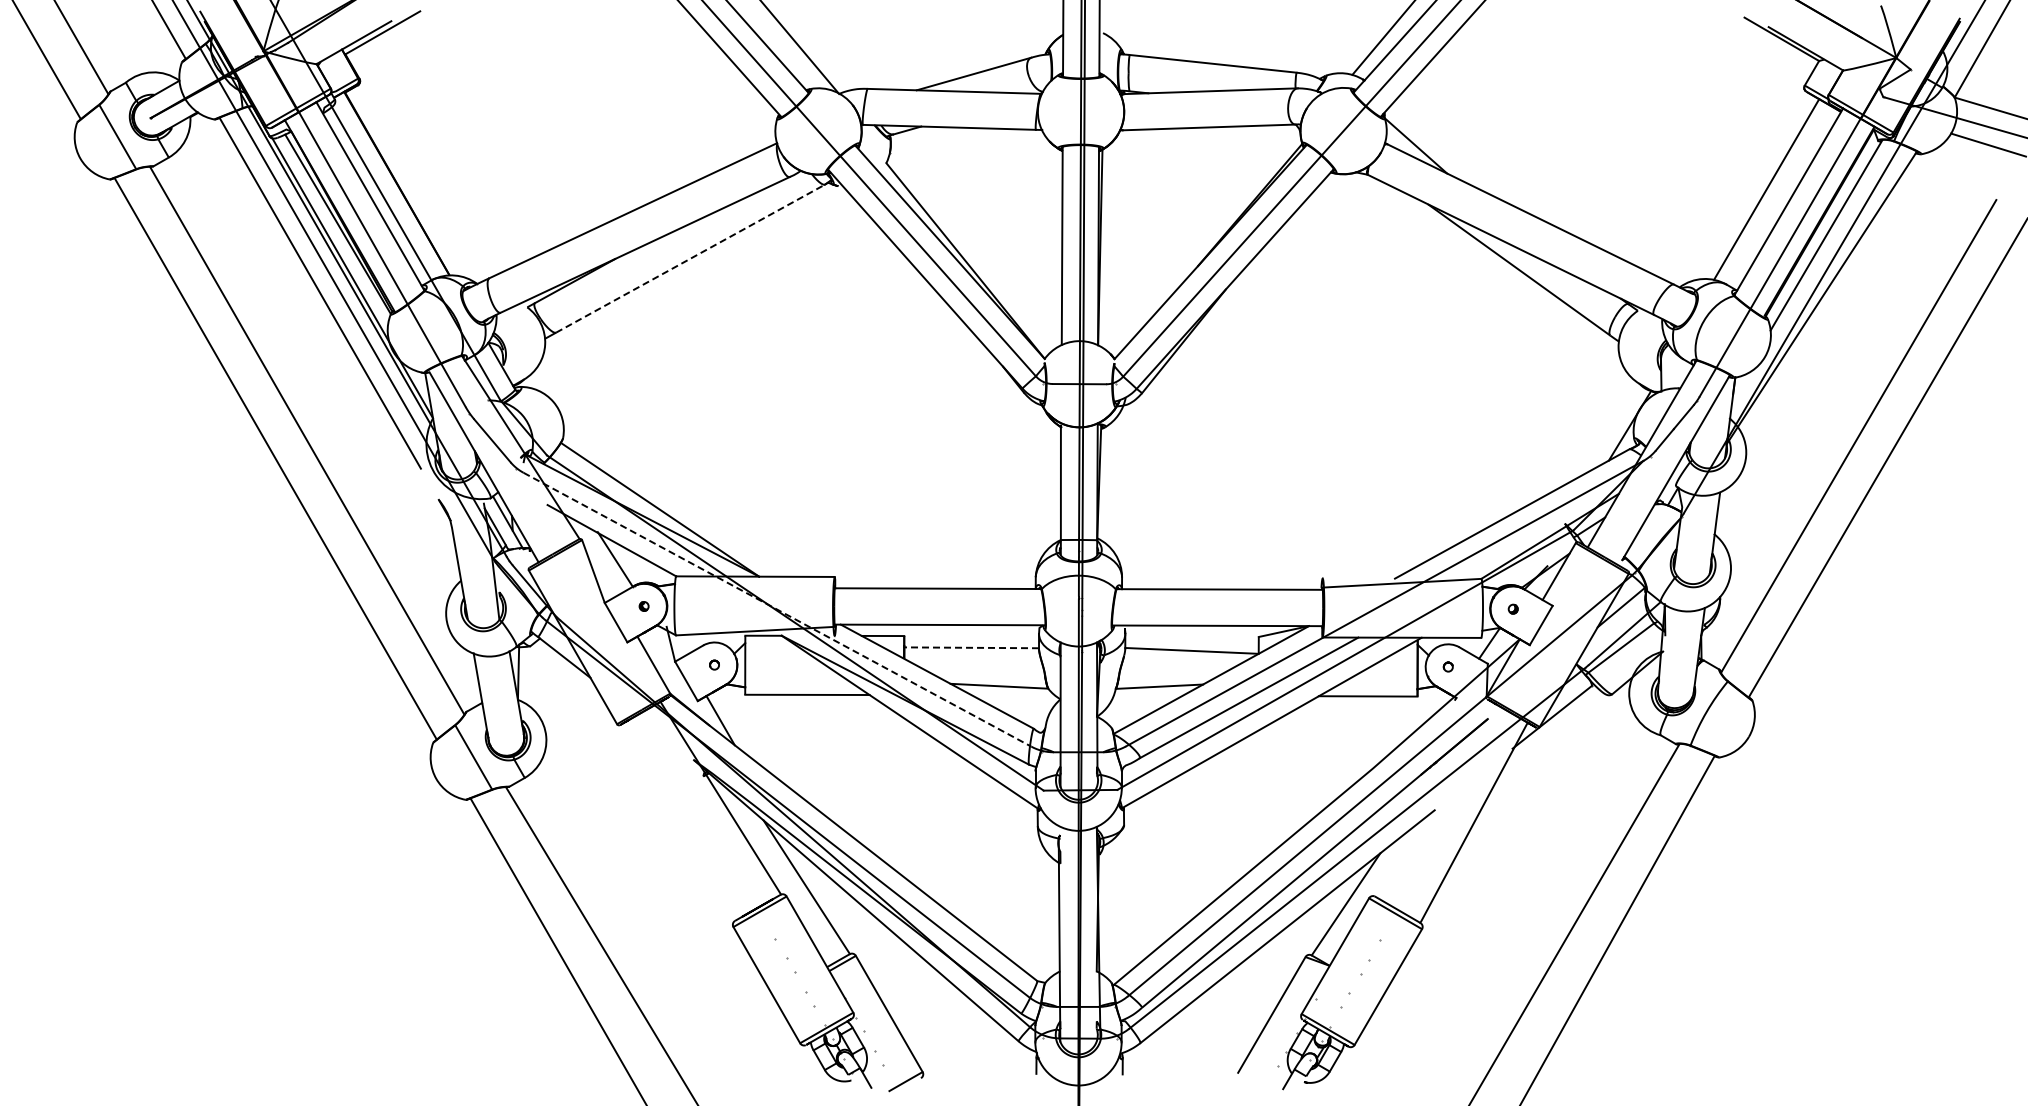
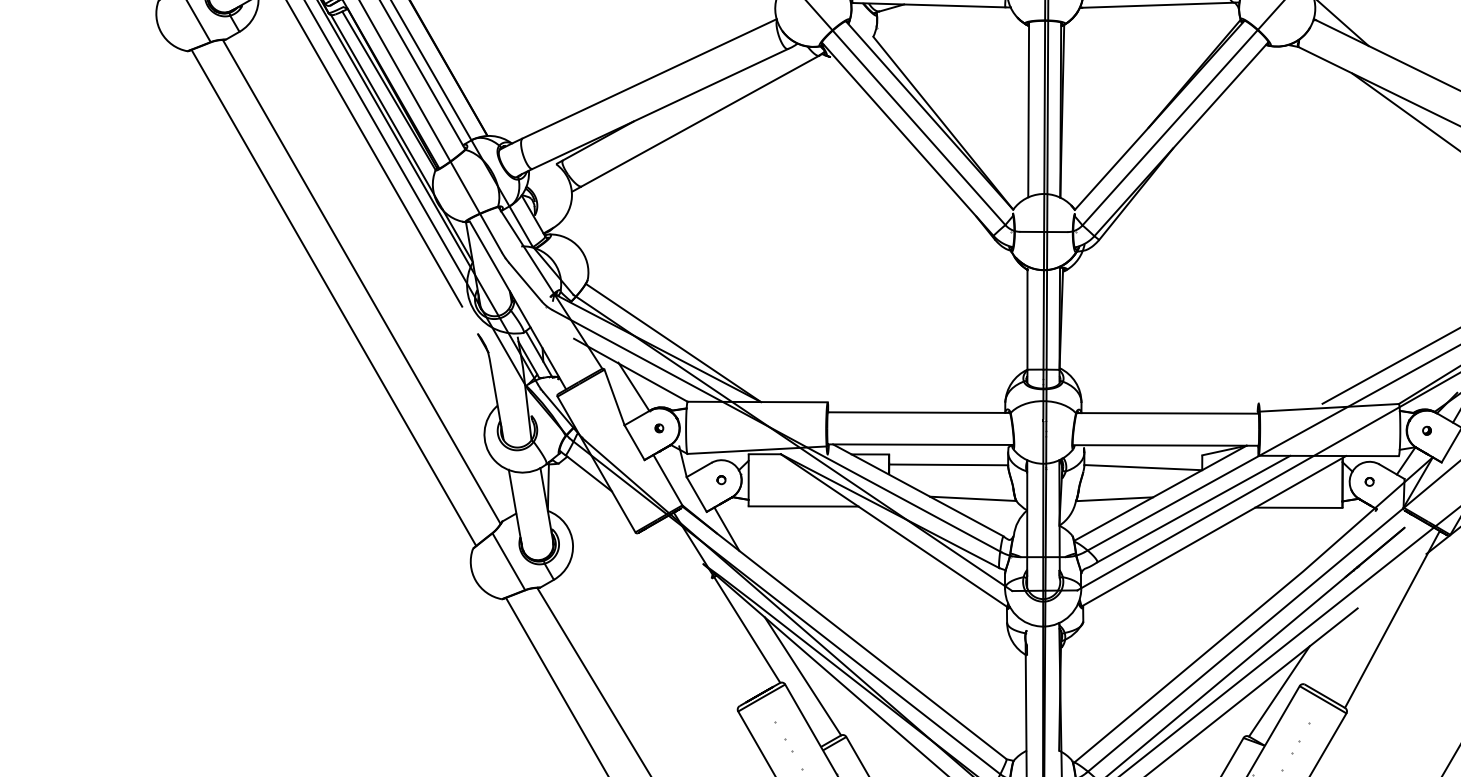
line: (691, 258) -> (701, 121), dashed -> solid
line: (777, 609) -> (777, 431), dashed -> solid
line: (971, 647) -> (948, 464), dashed -> solid

